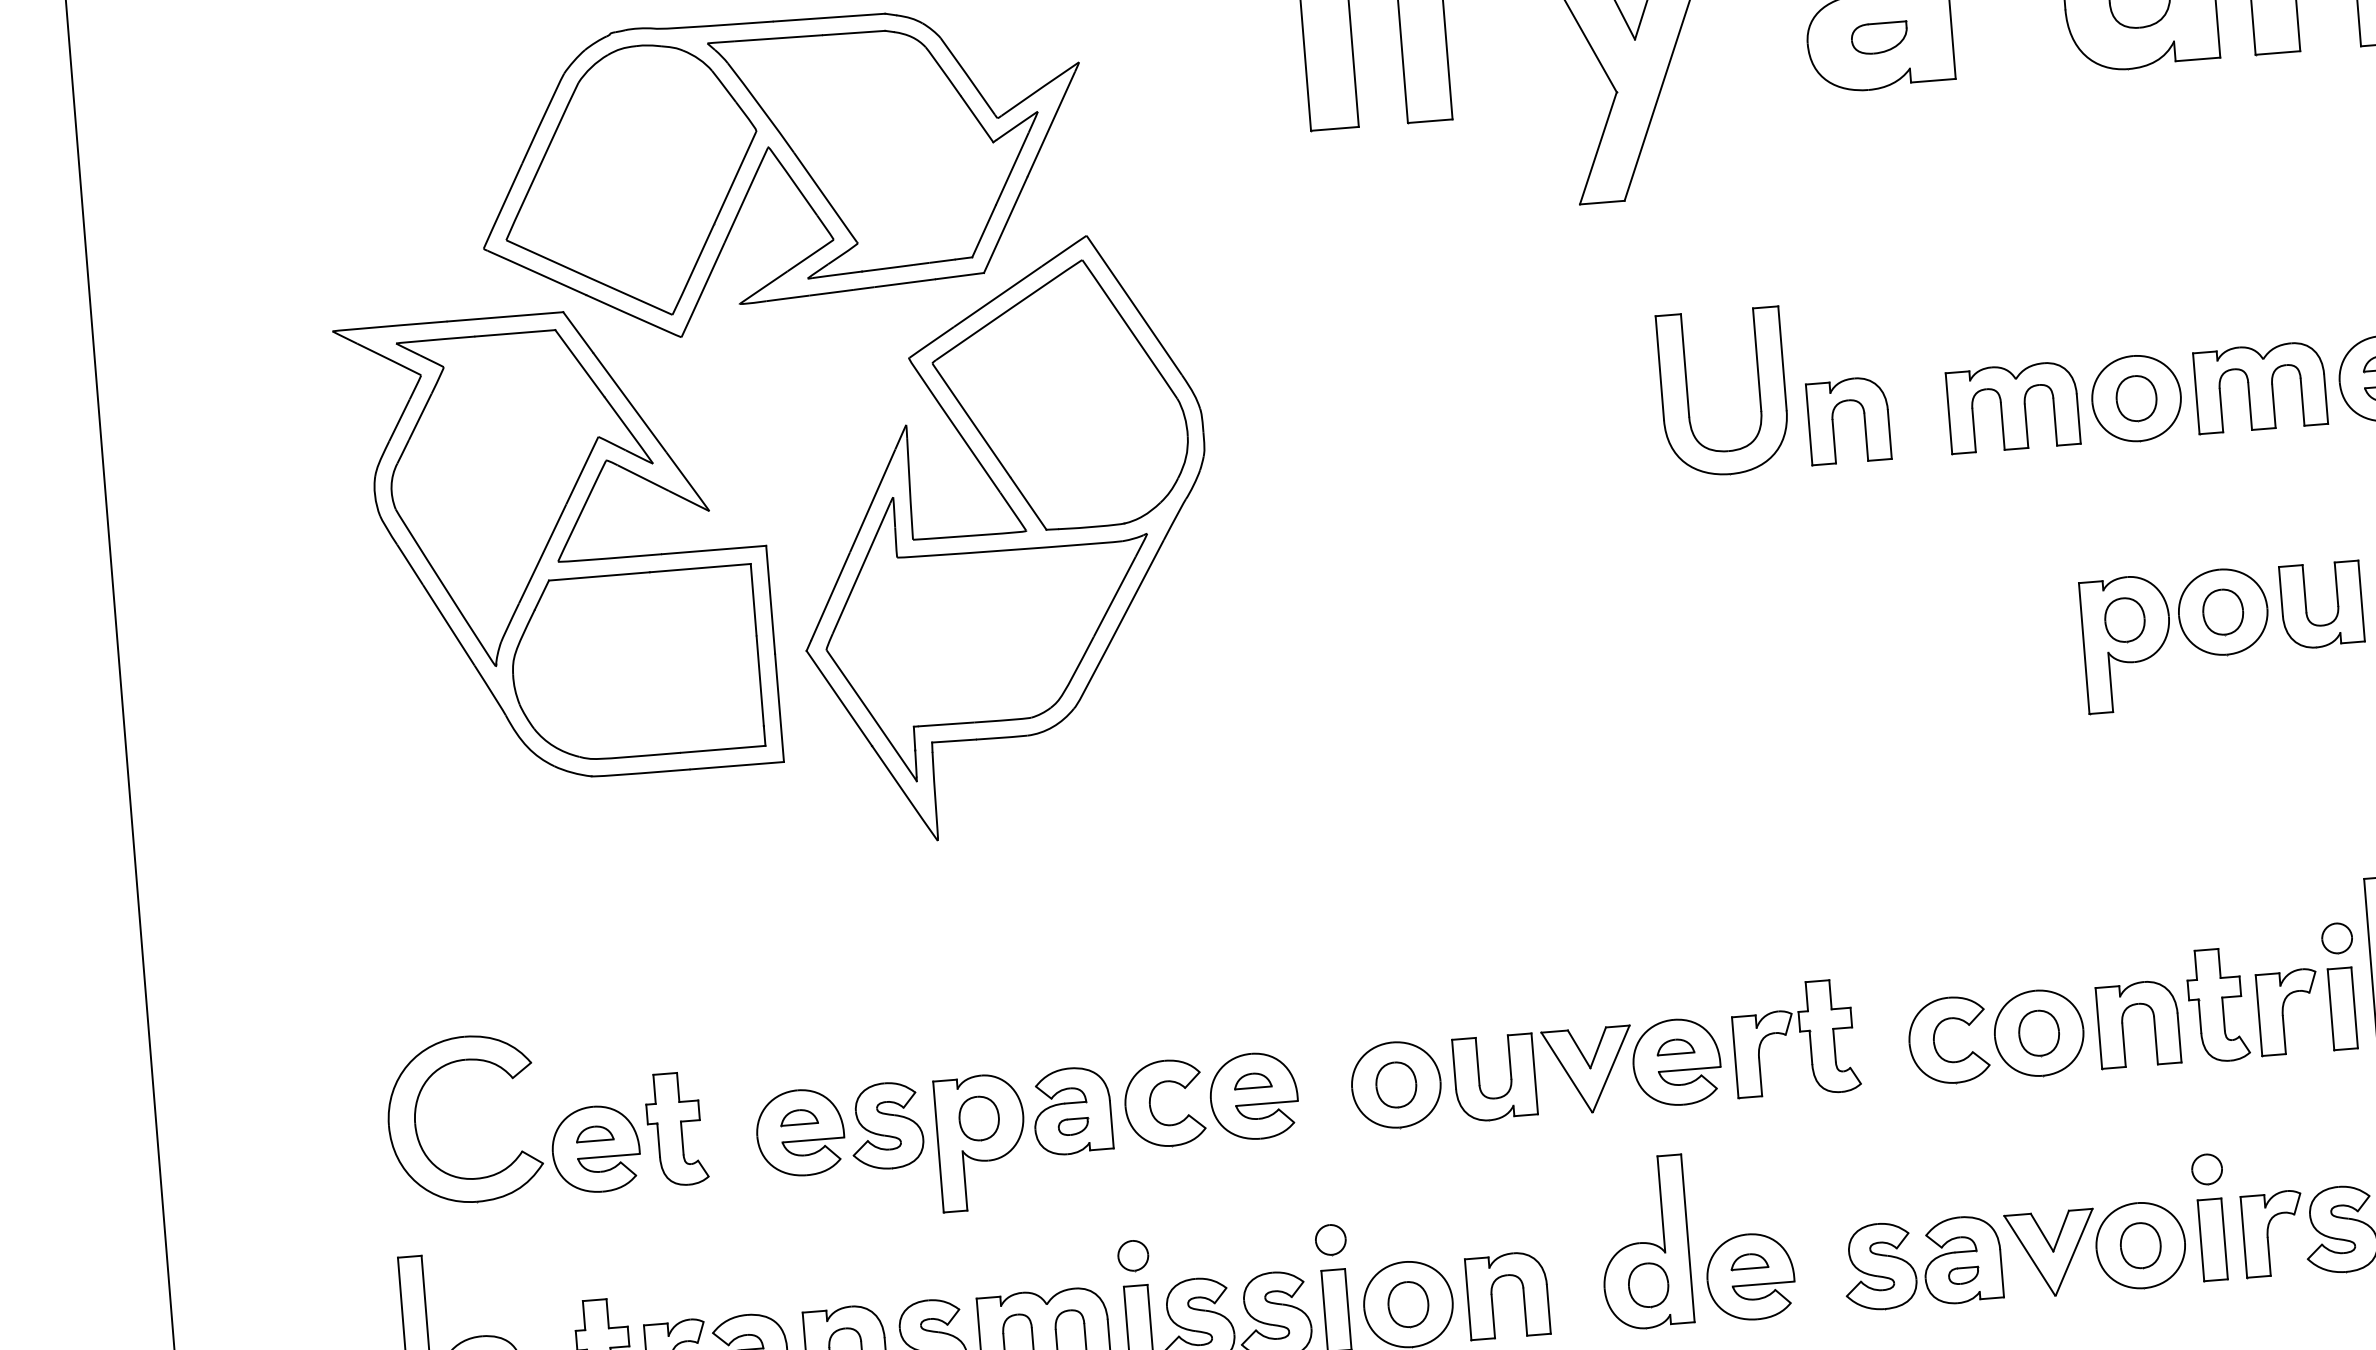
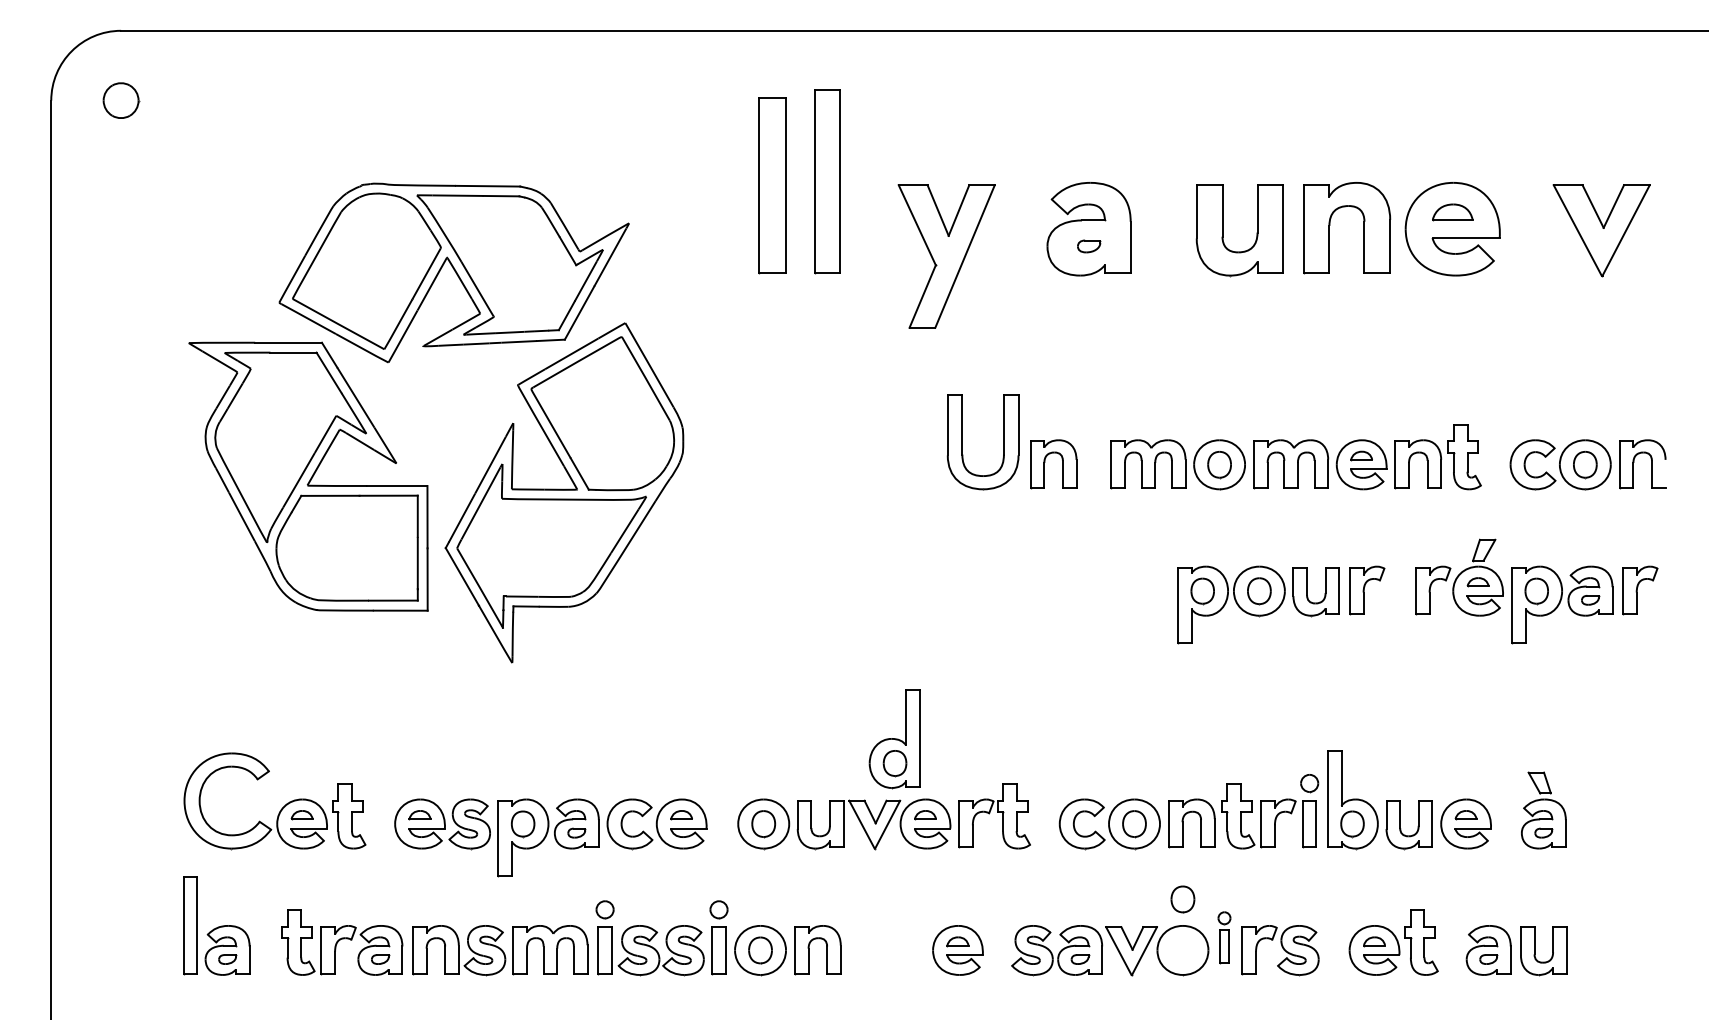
part: (1880, 38) -> (1089, 246), size x0.7
part: (2211, 1217) -> (1224, 937), size x0.7
part: (1644, 1243) -> (894, 739), moved
part: (2140, 1245) -> (1182, 899), moved

